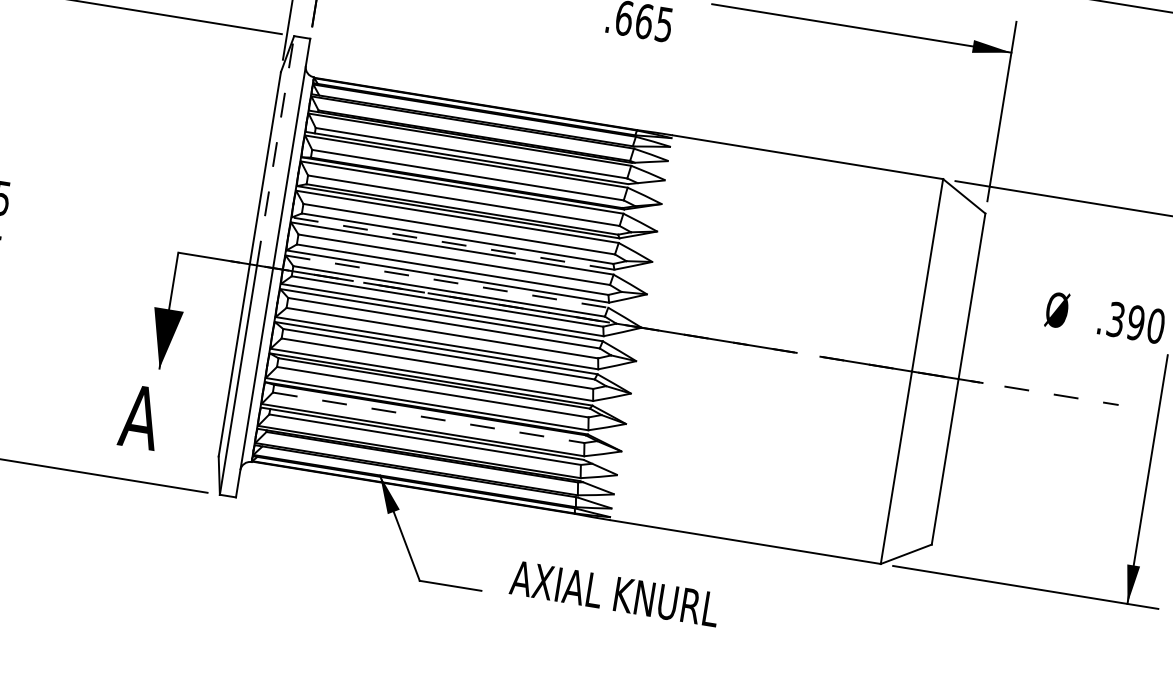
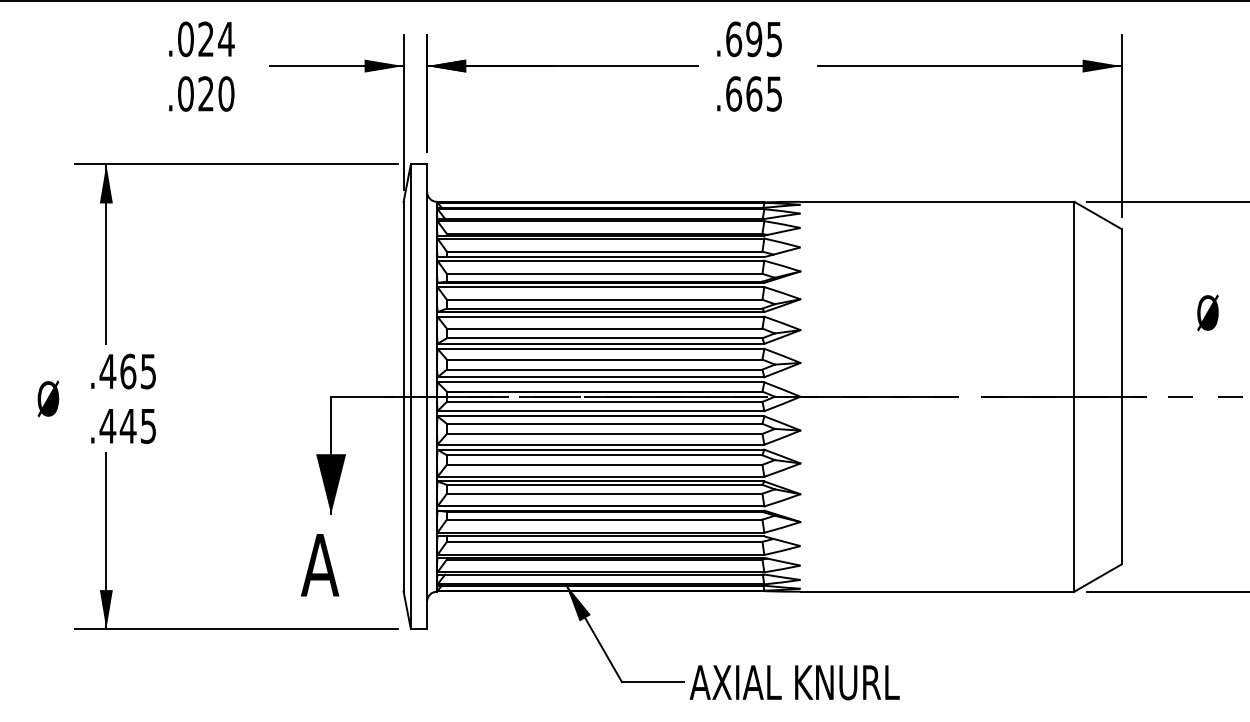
line: (275, 150) -> (410, 280), dashed -> solid
line: (452, 243) -> (600, 343), dashed -> solid
line: (447, 281) -> (601, 382), dashed -> solid
line: (428, 417) -> (604, 519), dashed -> solid
text: (614, 593) -> (794, 682), moved

